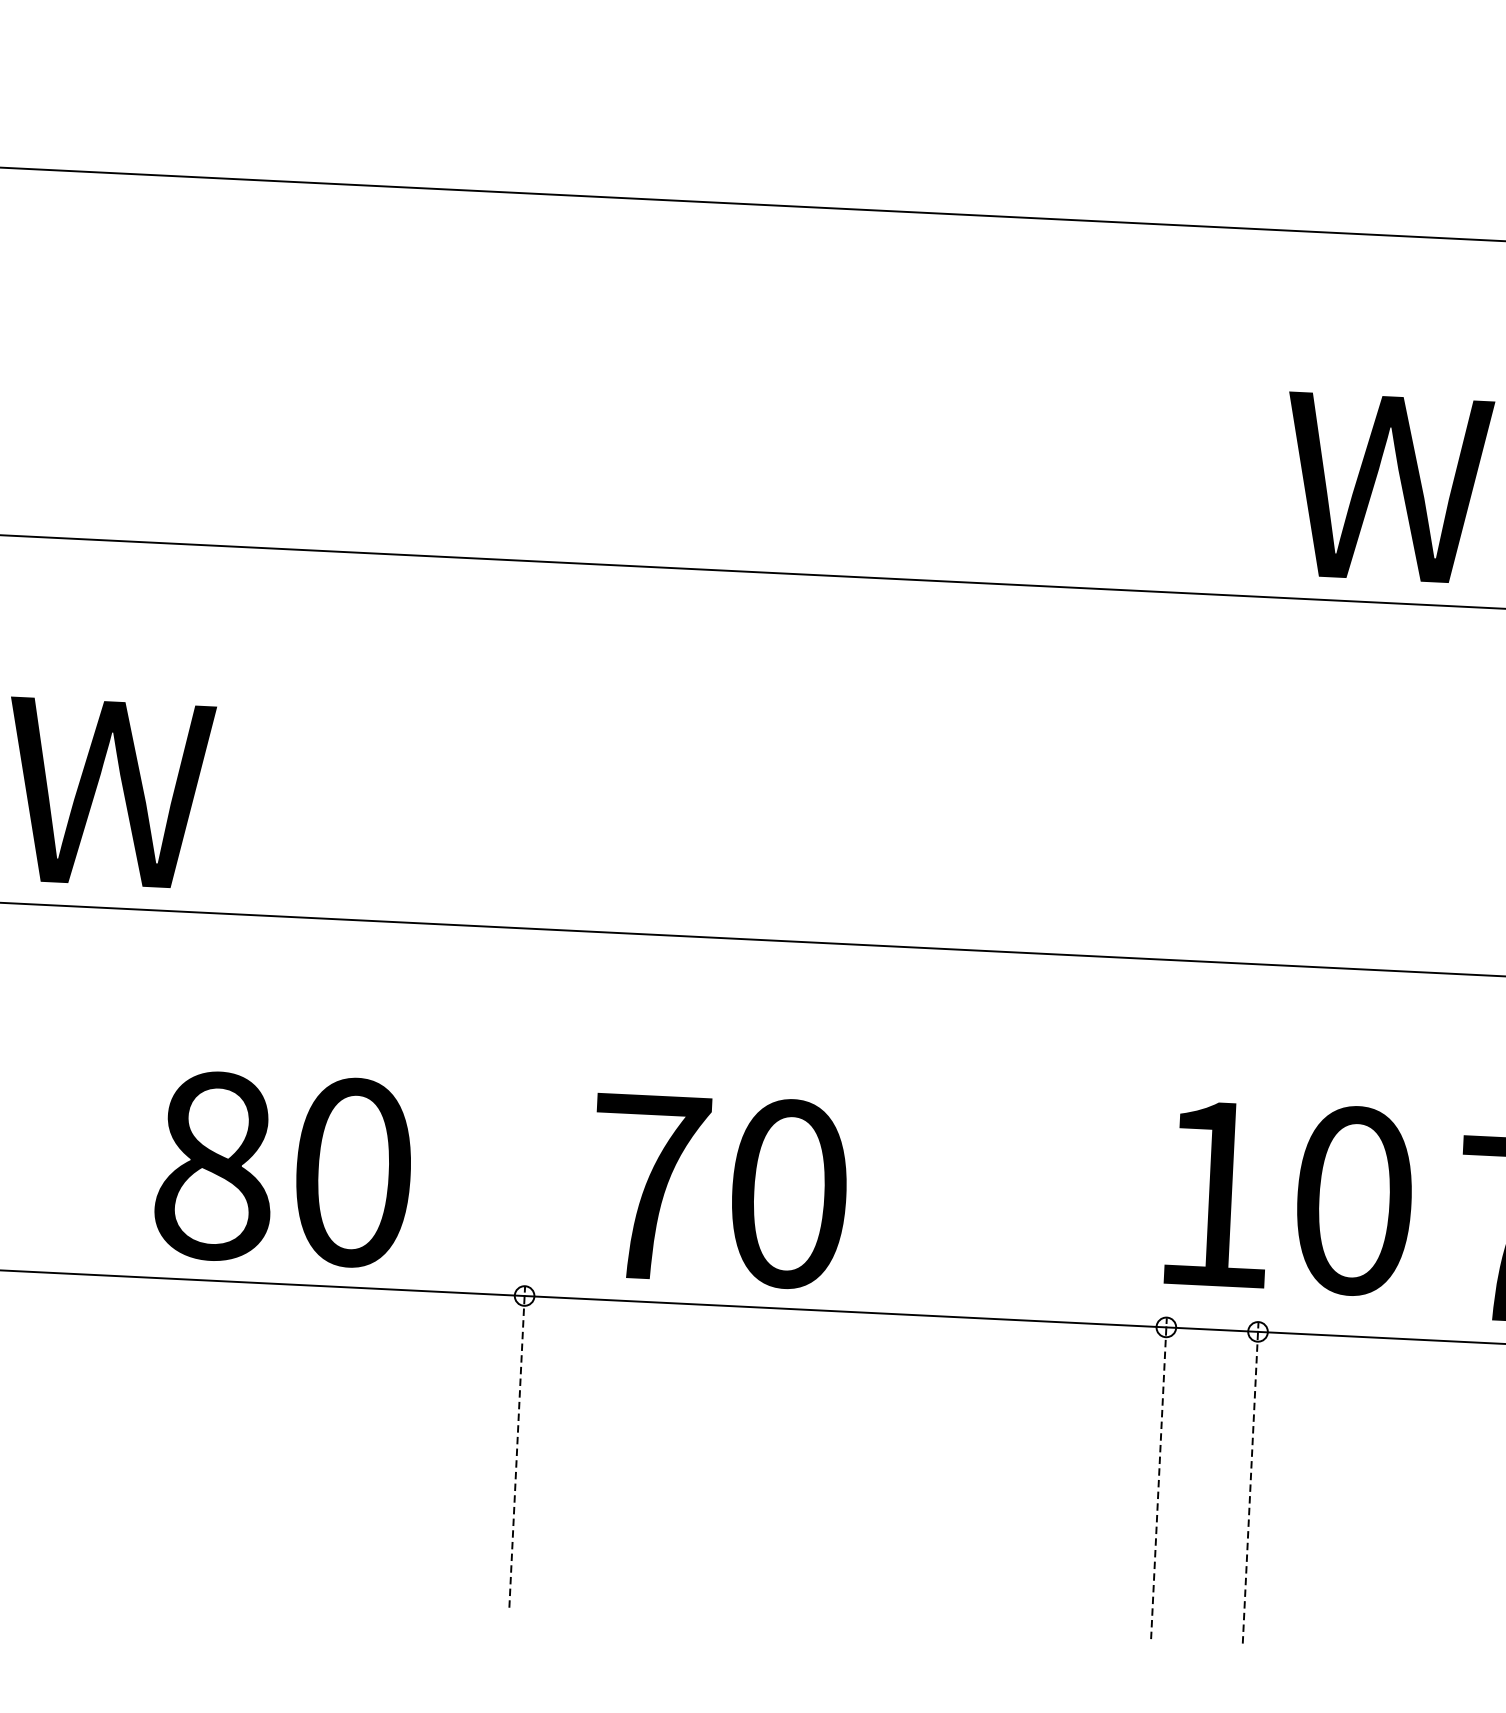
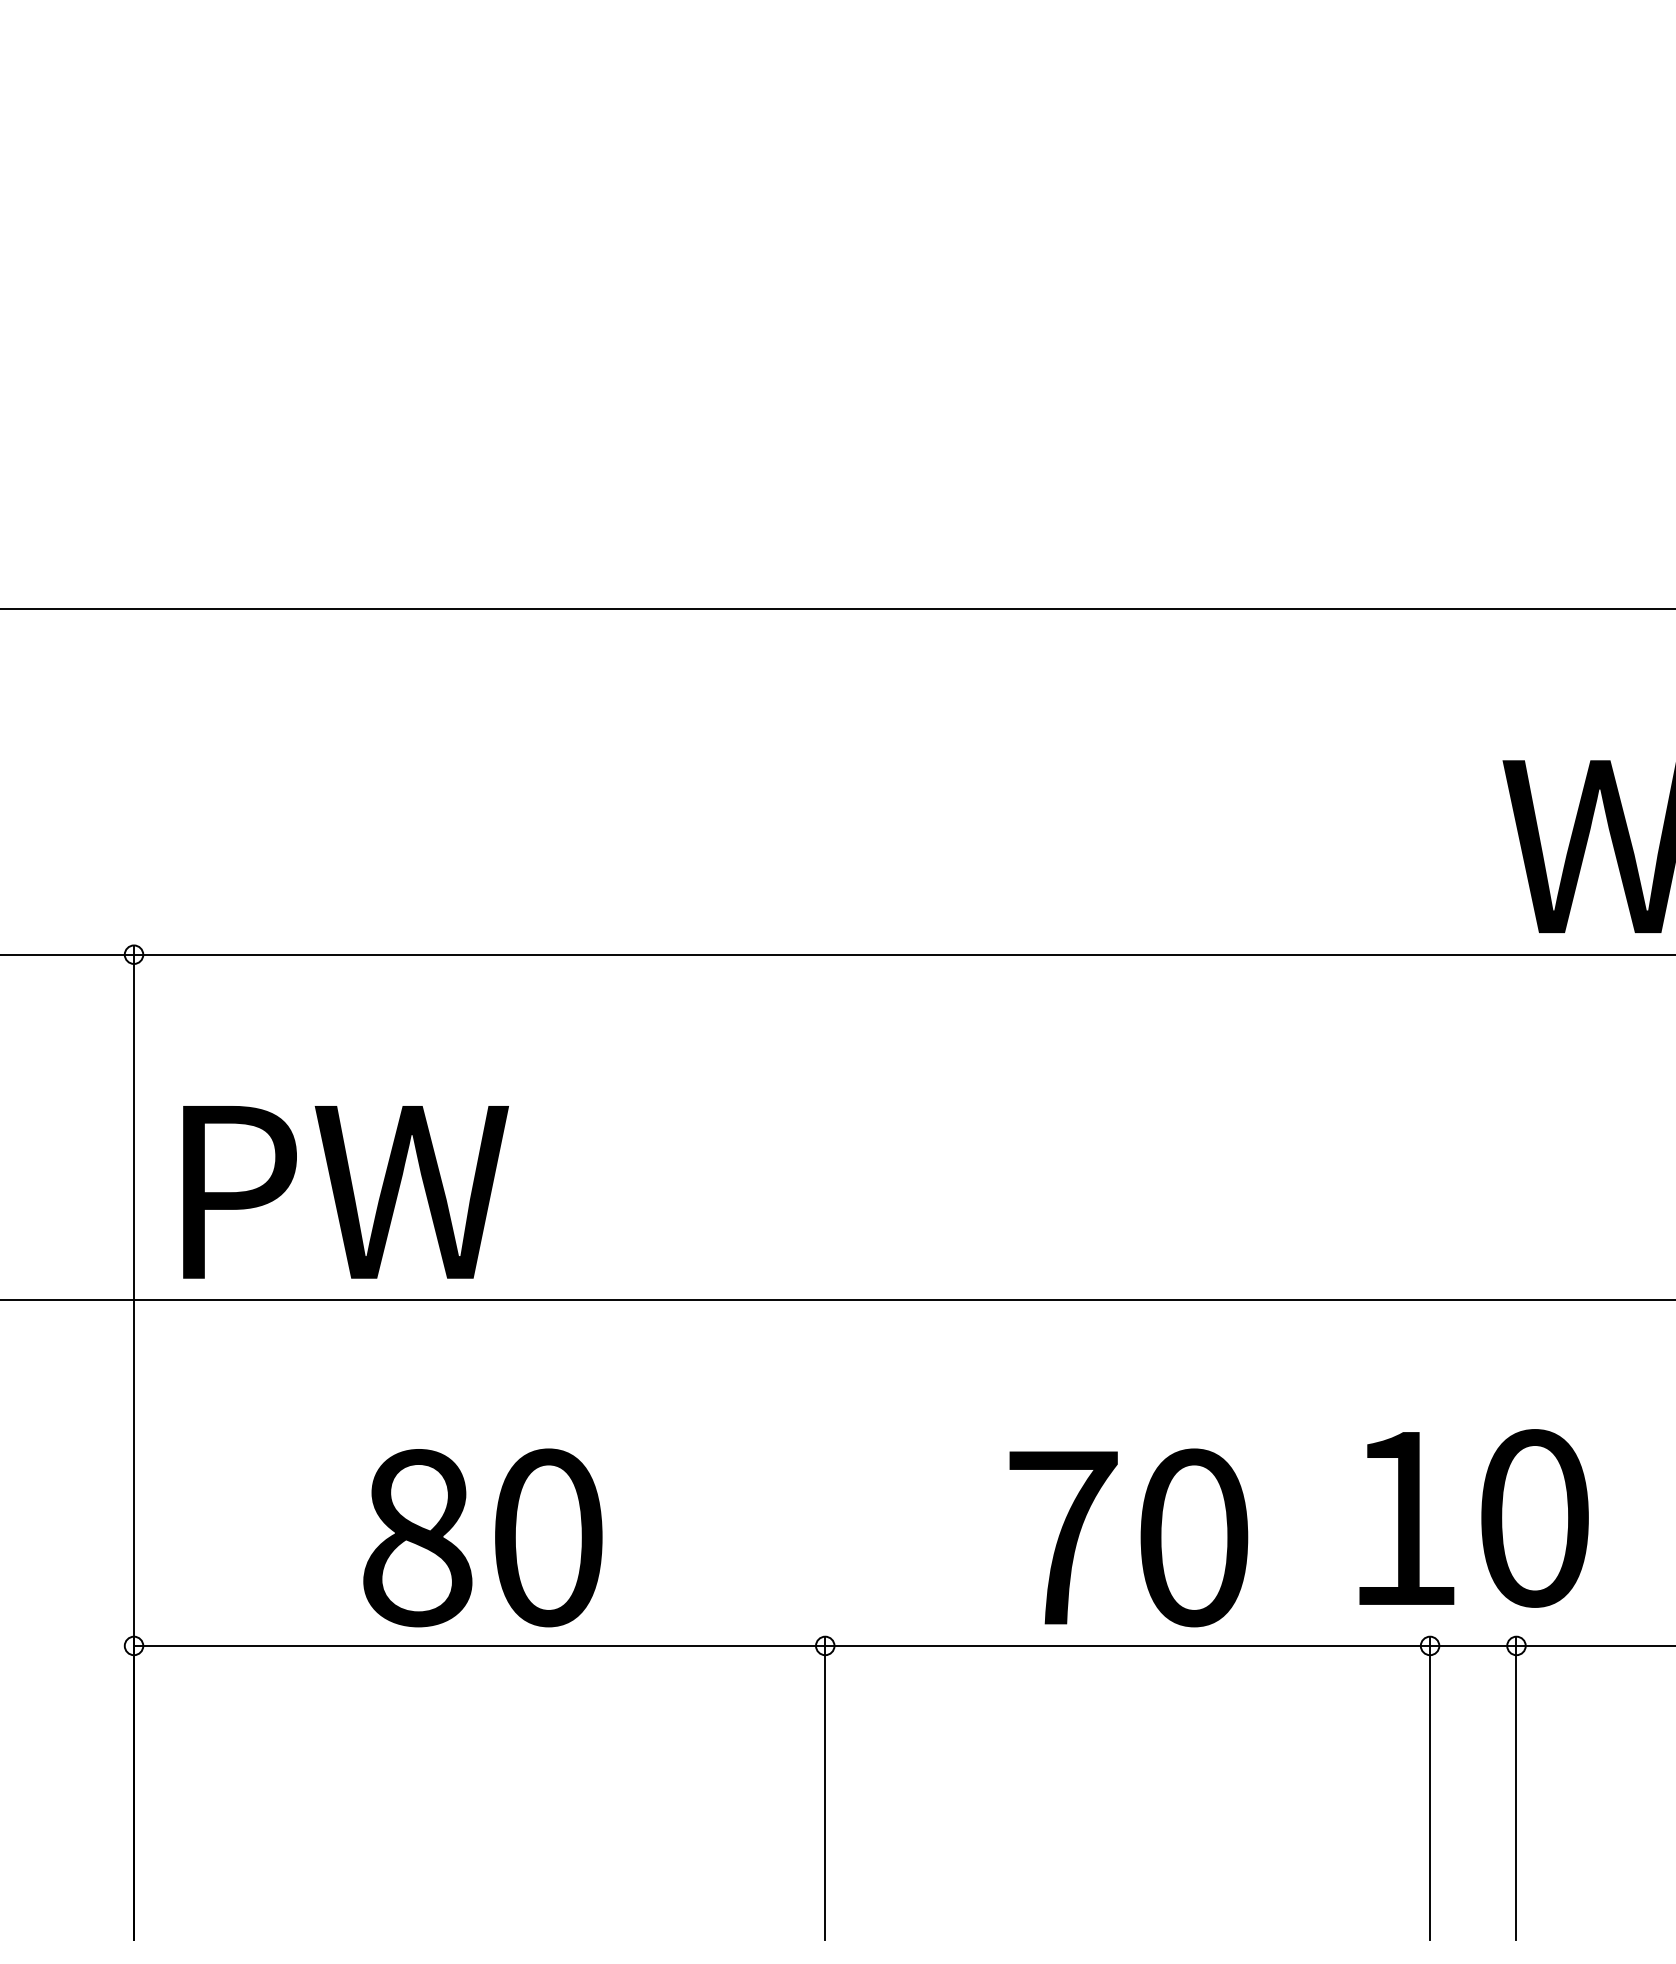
text: (283, 1168) -> (482, 1537), moved
text: (719, 1190) -> (1128, 1537), moved
text: (1289, 1197) -> (1473, 1518), moved
line: (517, 1447) -> (825, 1788), dashed -> solid
line: (1159, 1478) -> (1430, 1788), dashed -> solid
line: (1250, 1483) -> (1516, 1788), dashed -> solid

